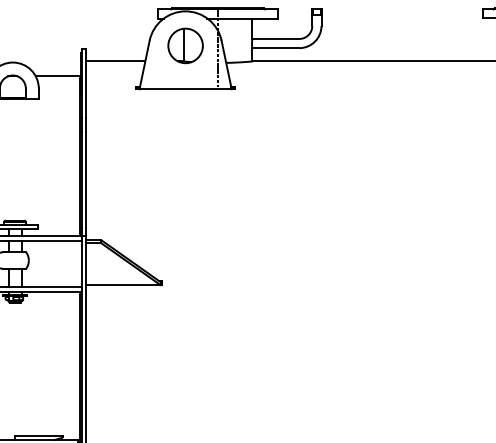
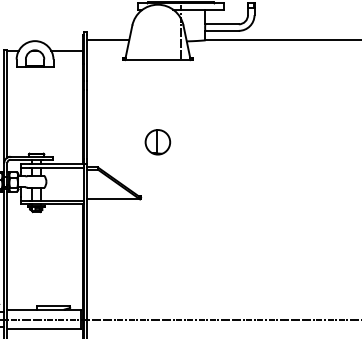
part: (185, 46) -> (157, 142), moved

